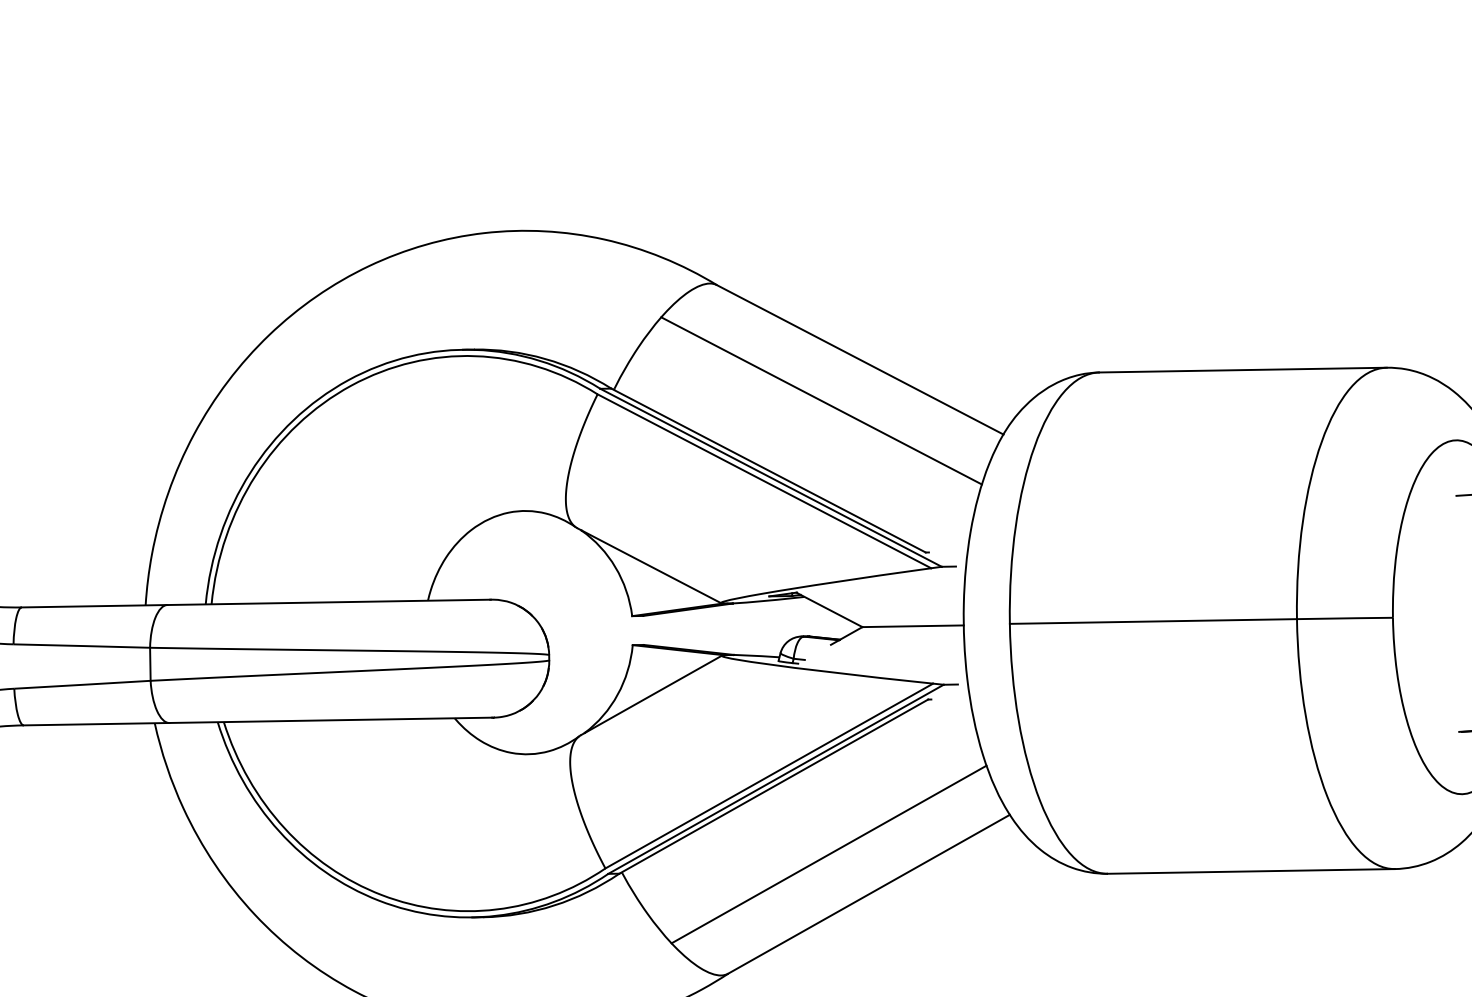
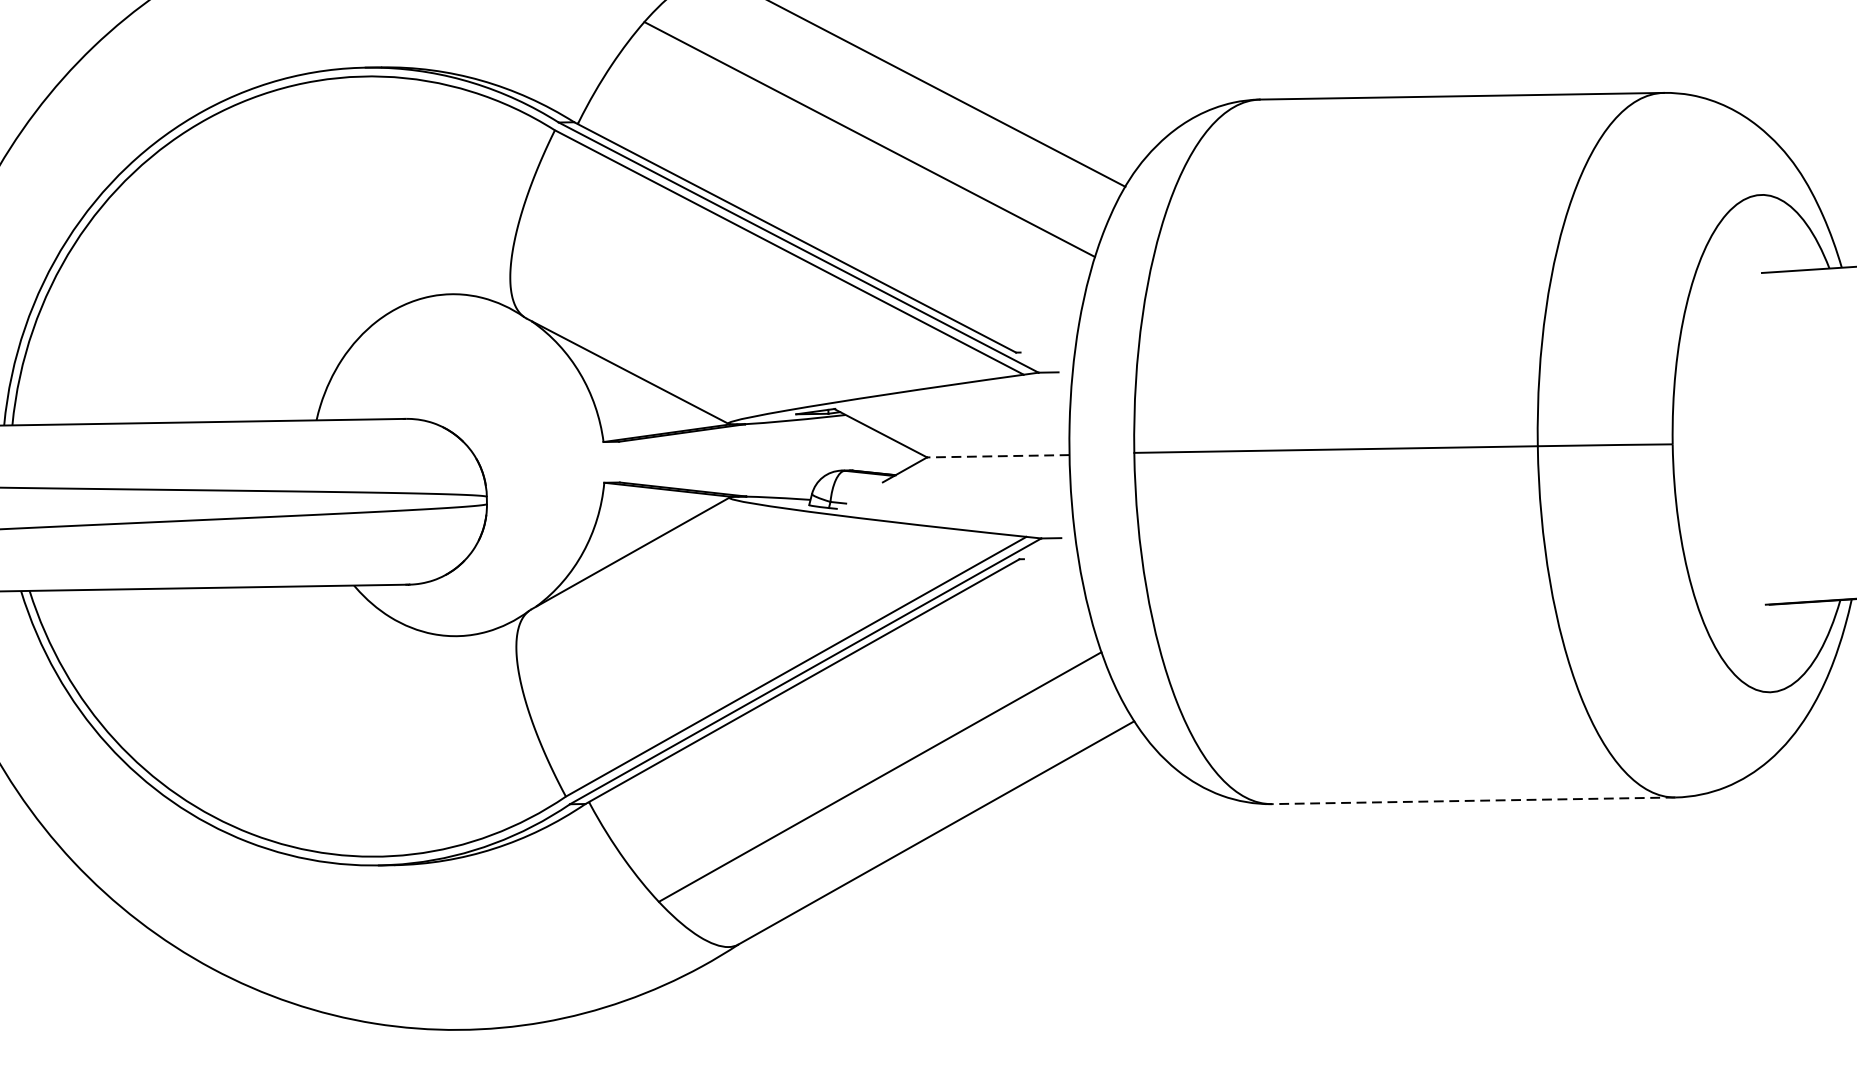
line: (913, 626) -> (998, 456), solid -> dashed
line: (1251, 871) -> (1473, 800), solid -> dashed

